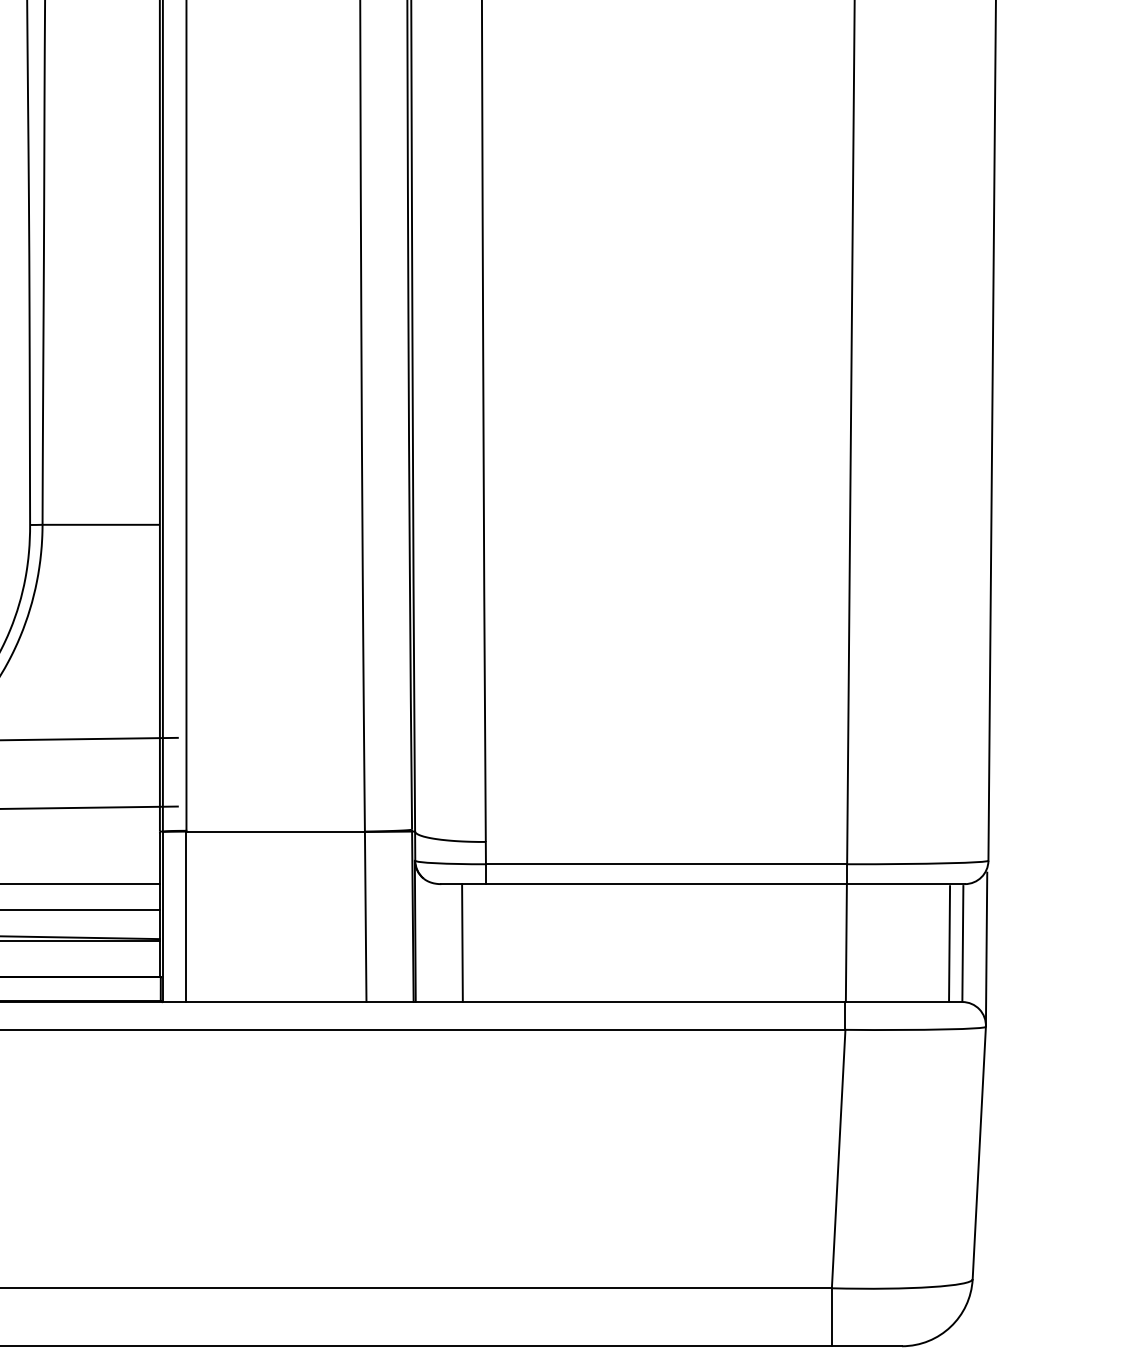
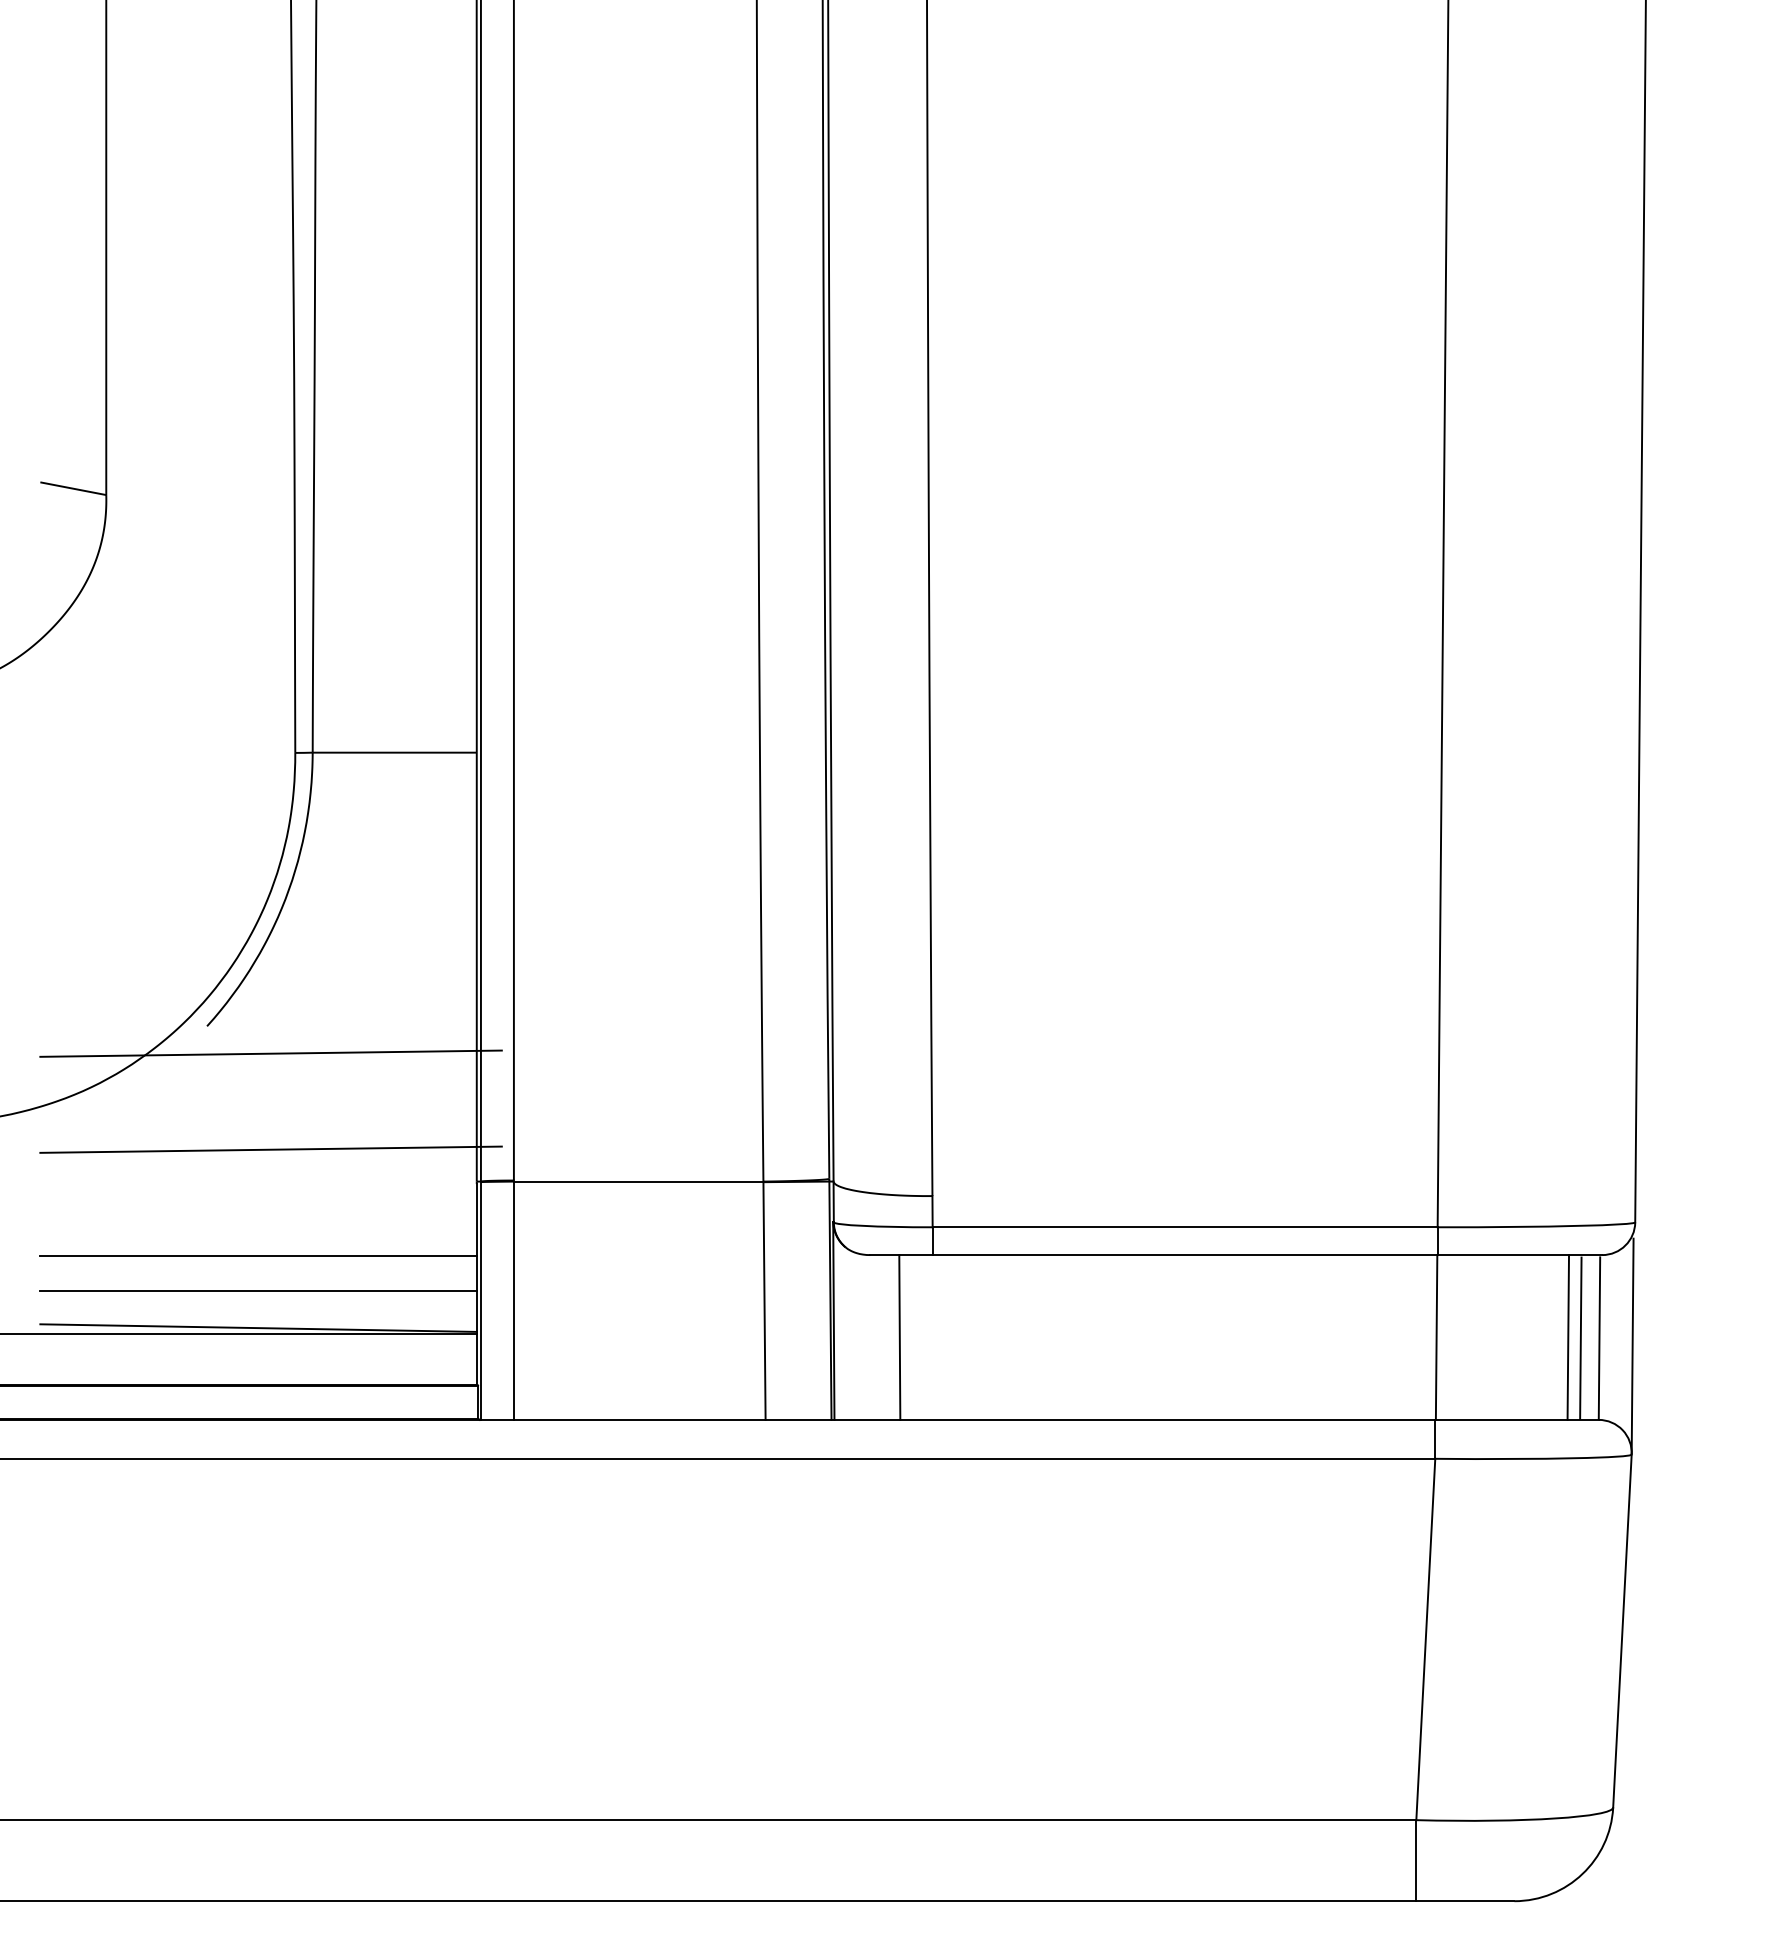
line: (940, 943) -> (1568, 1337), added

